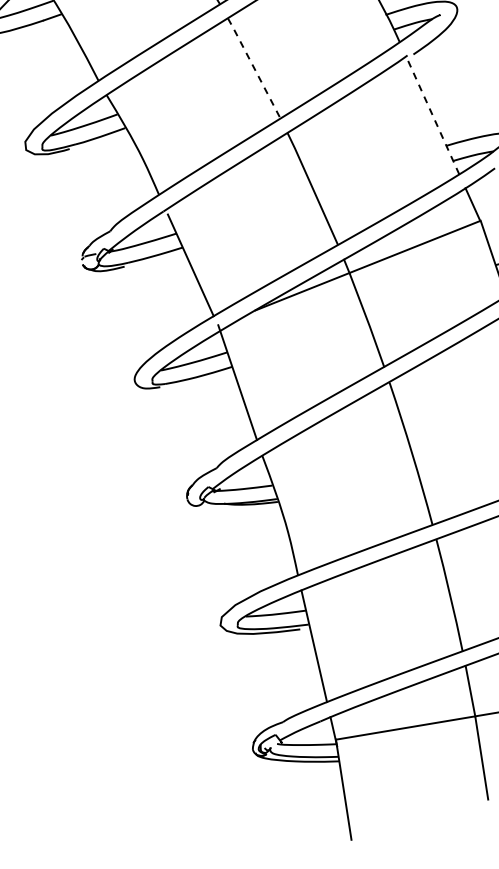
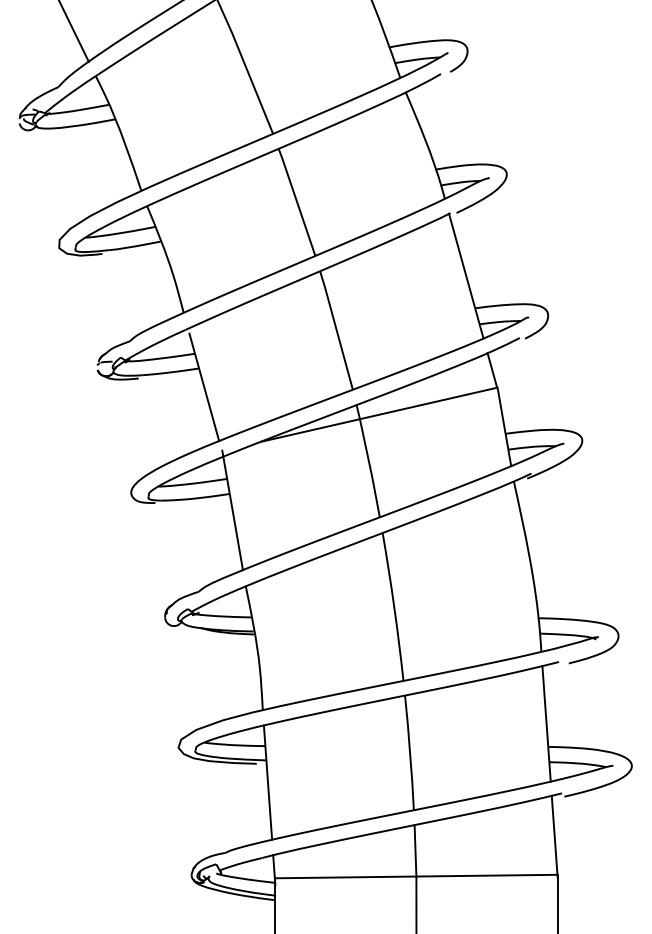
line: (254, 68) -> (297, 202), dashed -> solid
line: (432, 115) -> (466, 276), dashed -> solid

